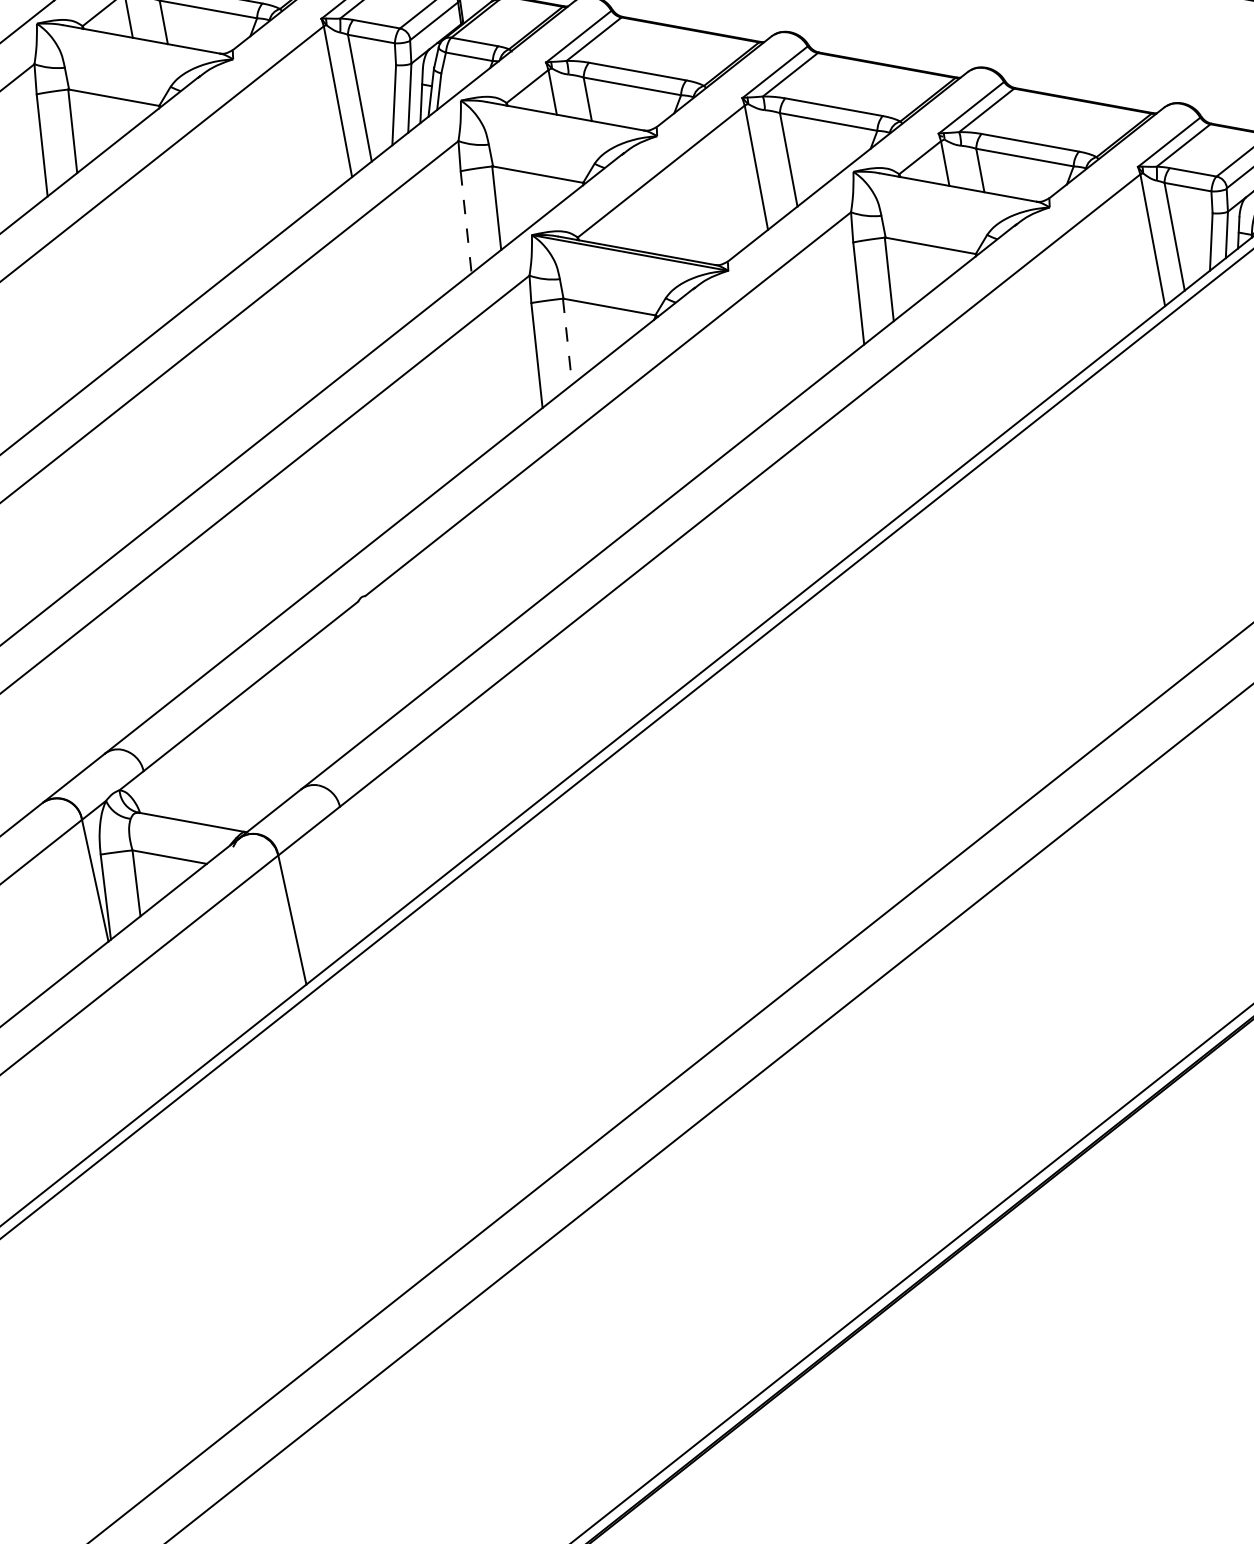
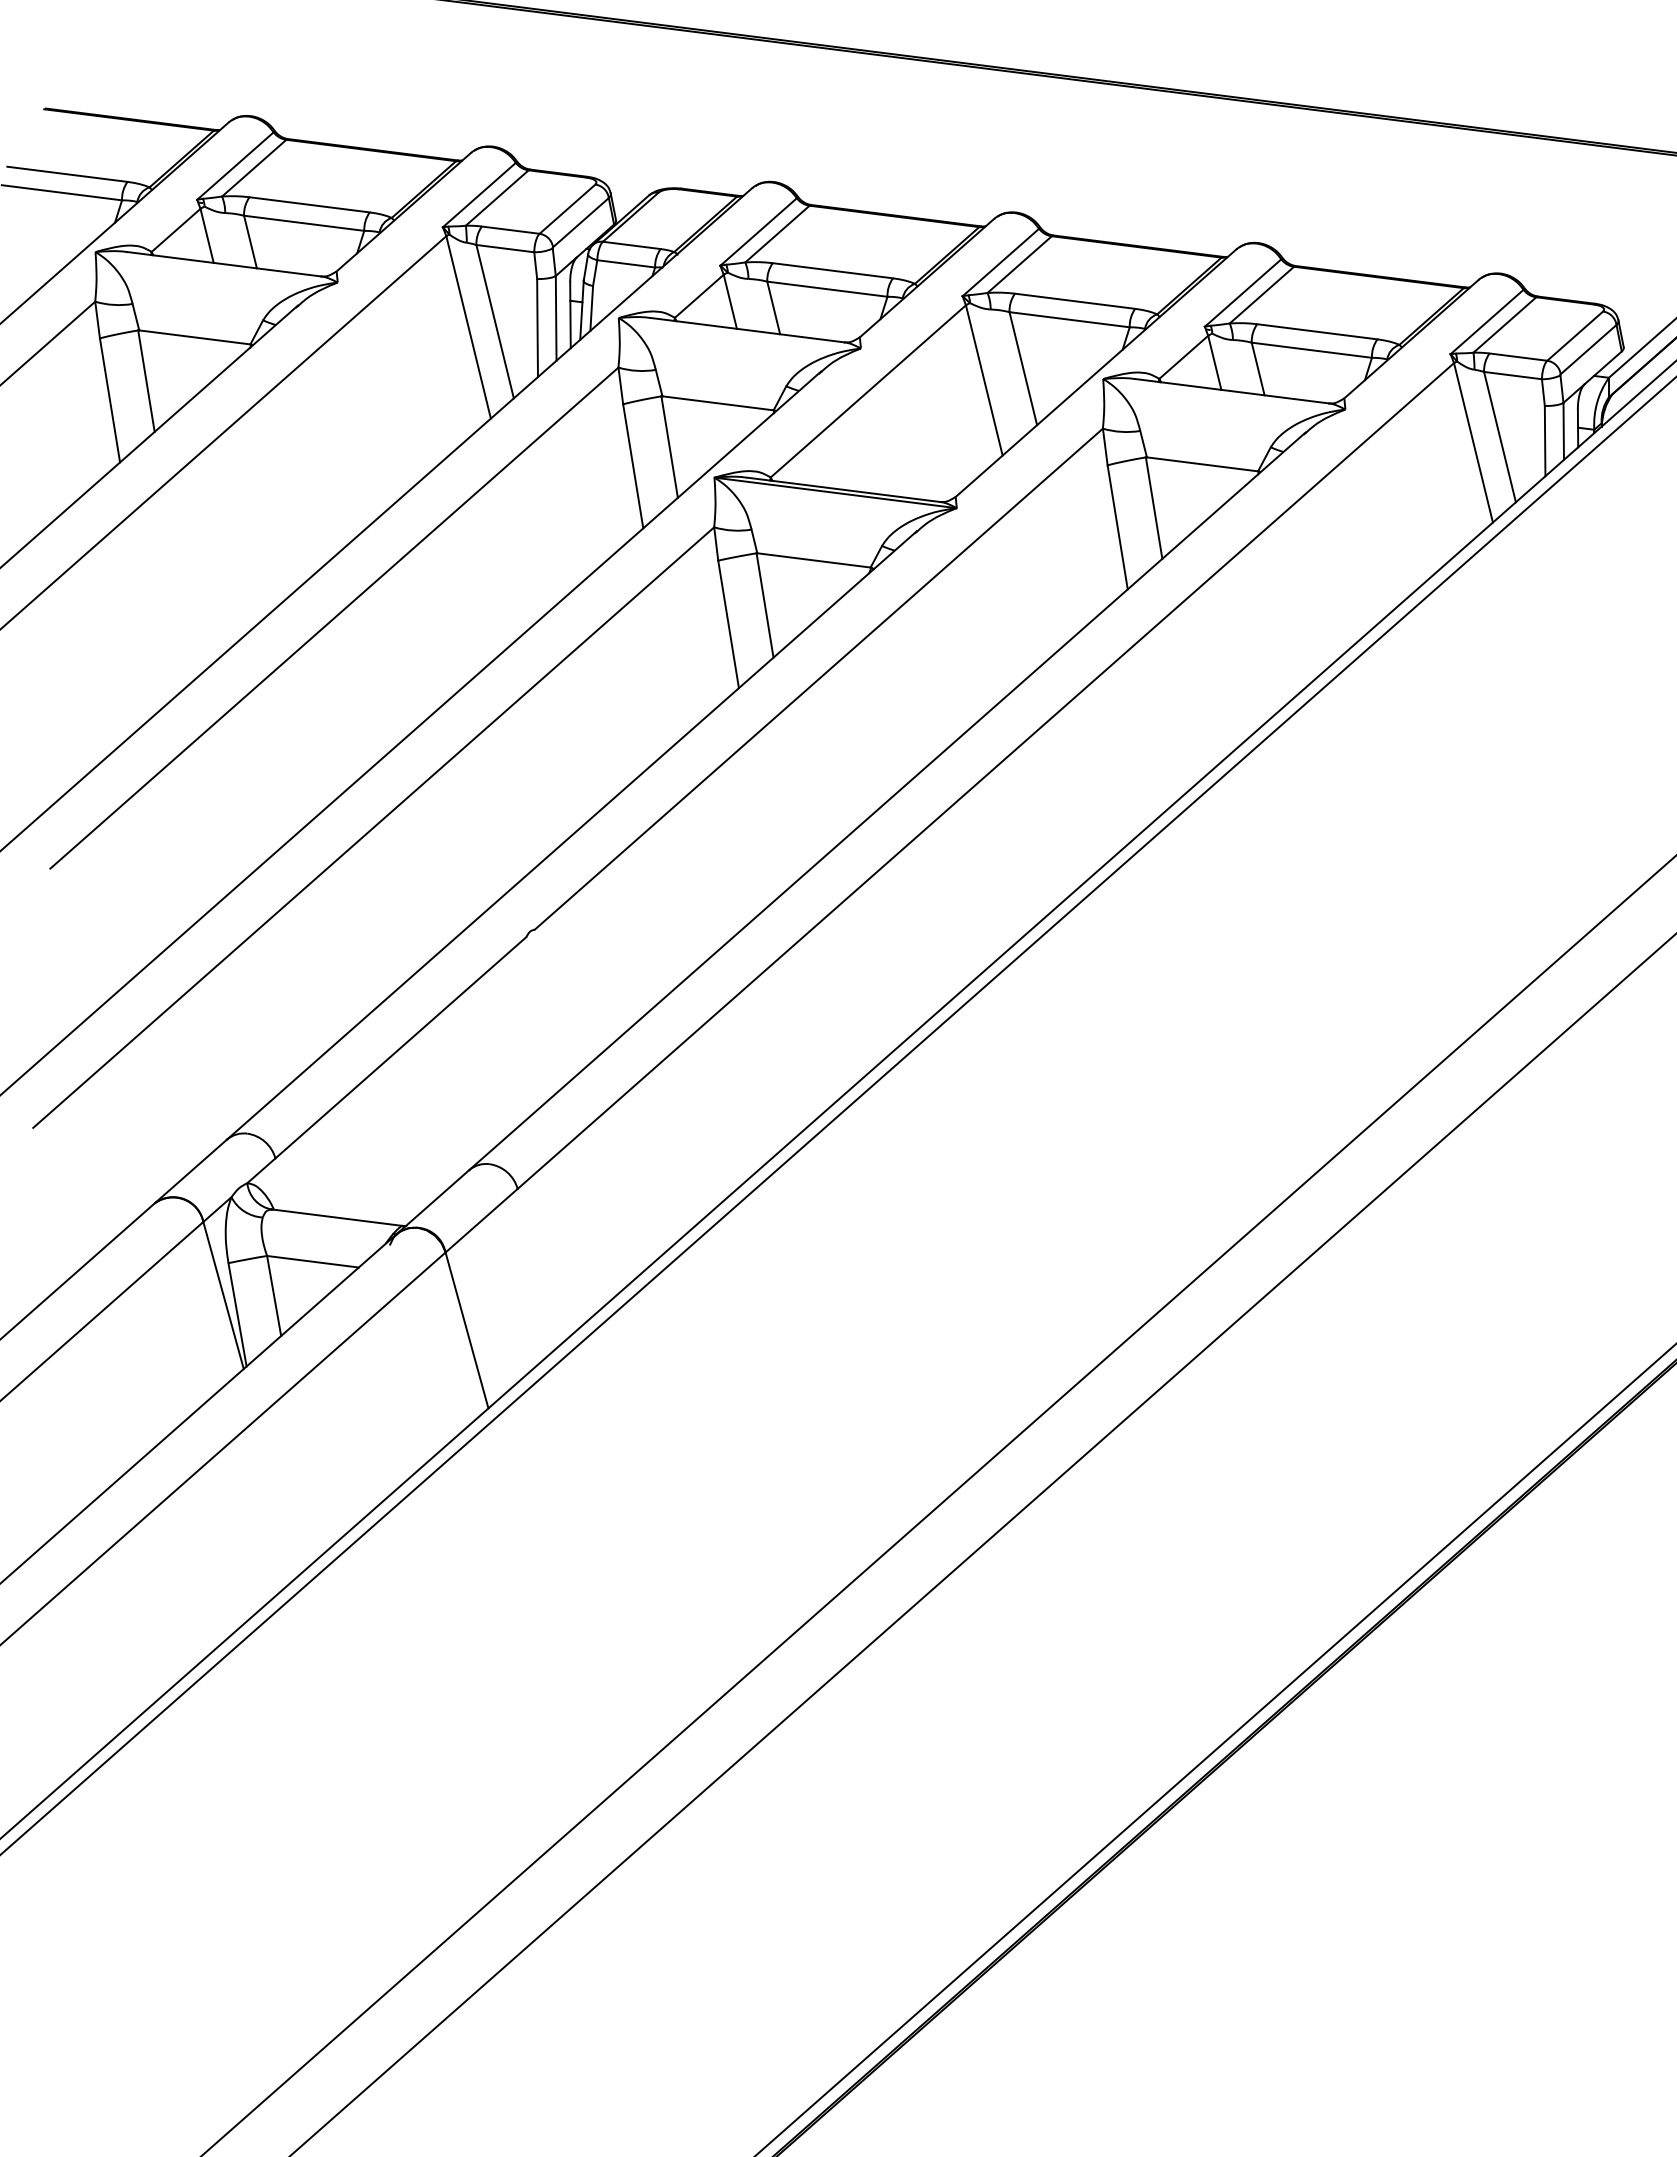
line: (466, 222) -> (633, 466), dashed -> solid
line: (567, 341) -> (765, 605), dashed -> solid

